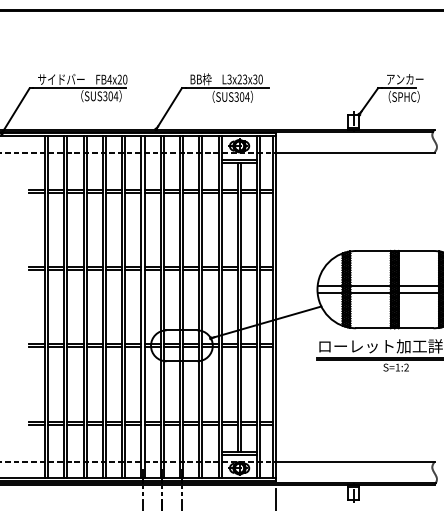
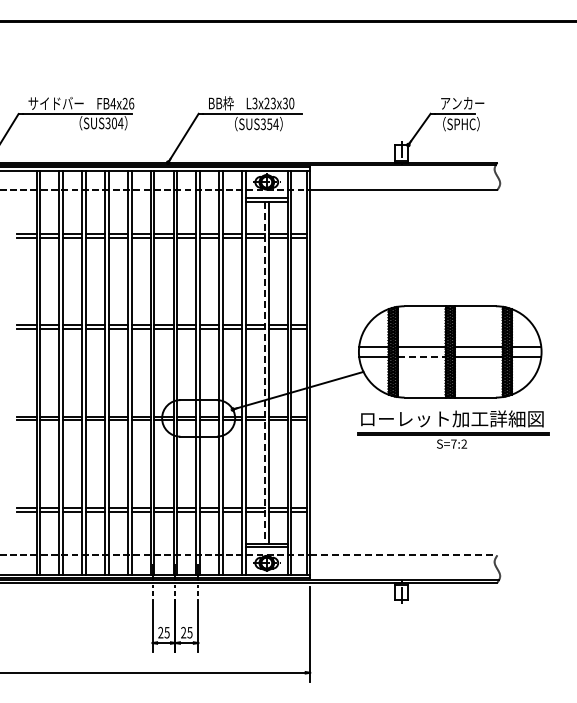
text: (125, 79) -> (131, 103), FB4x20 -> FB4x26
text: (241, 96) -> (269, 123), SUS304 -> SUS354
line: (370, 293) -> (421, 356), solid -> dashed
line: (237, 307) -> (264, 372), solid -> dashed
text: (397, 367) -> (453, 443), S=1:2 -> S=7:2
line: (355, 461) -> (403, 555), solid -> dashed

